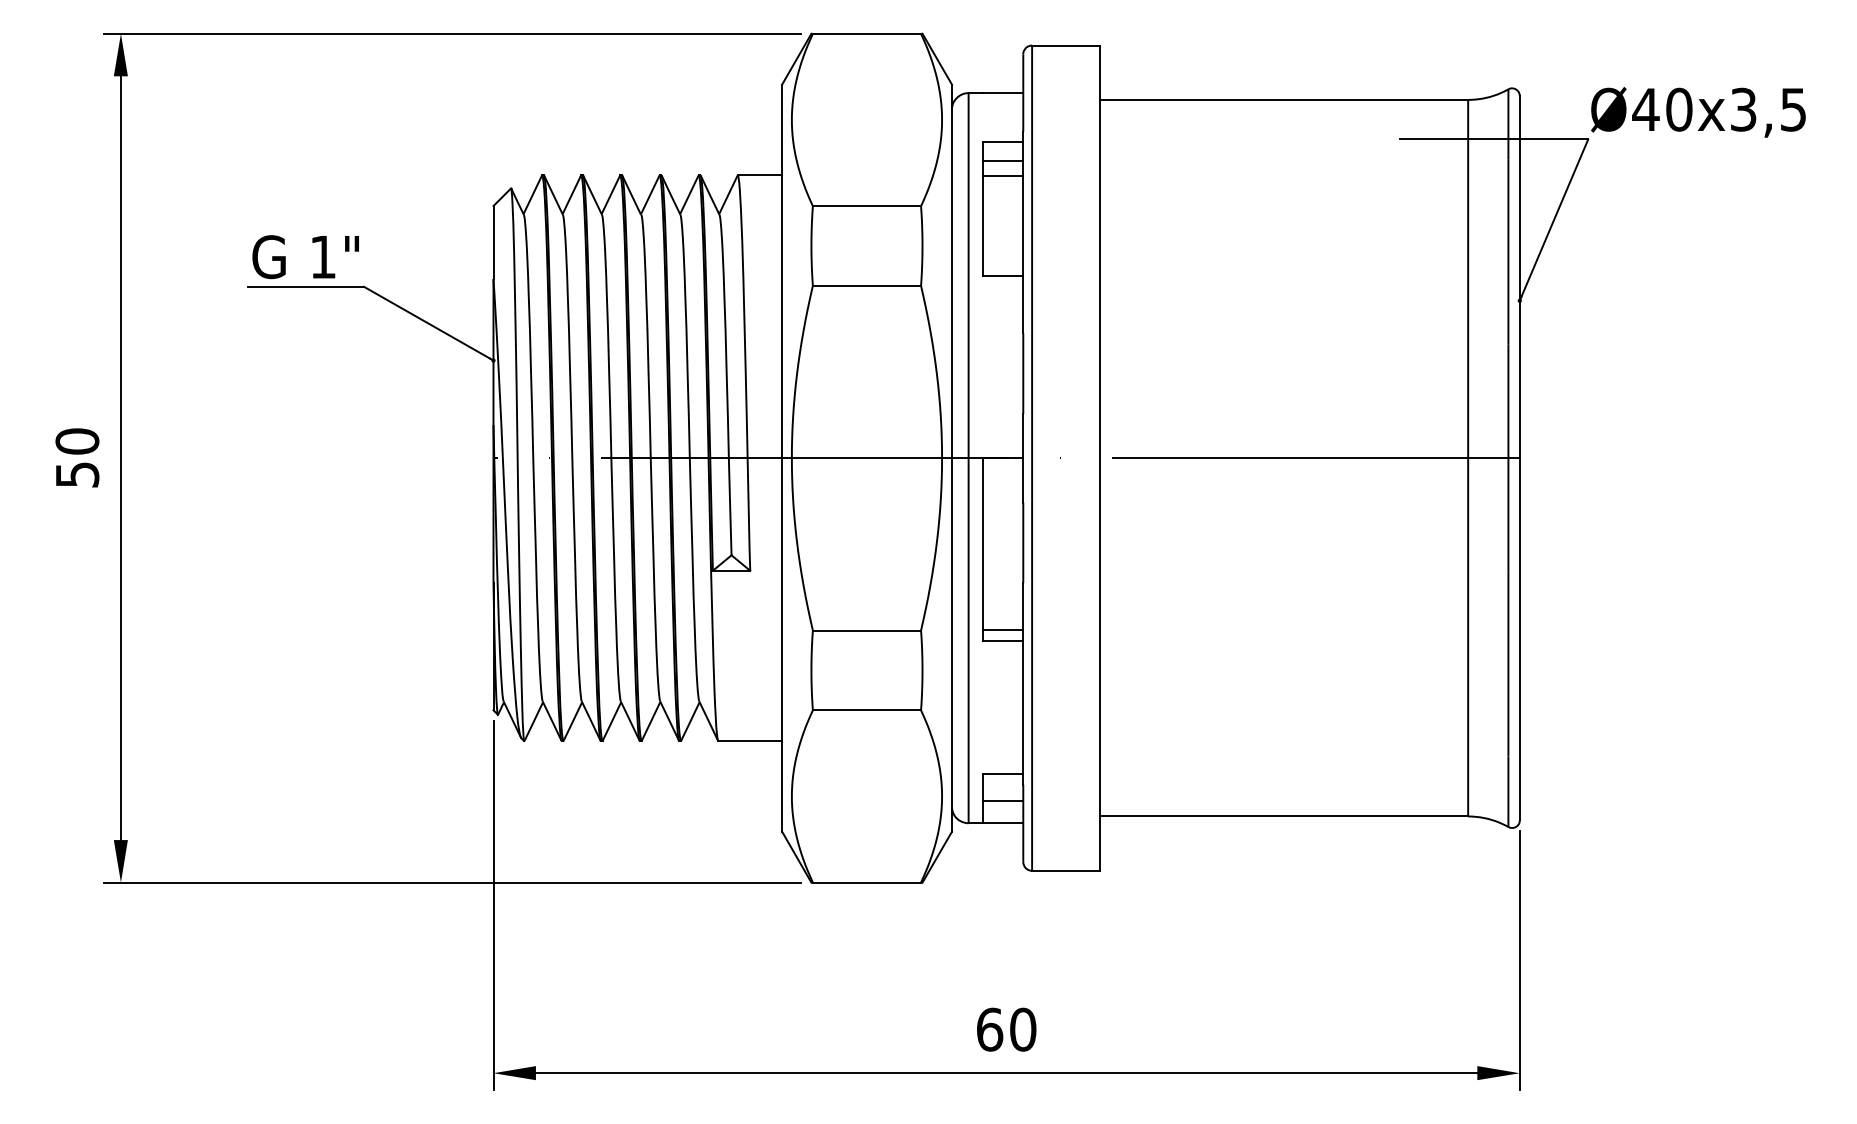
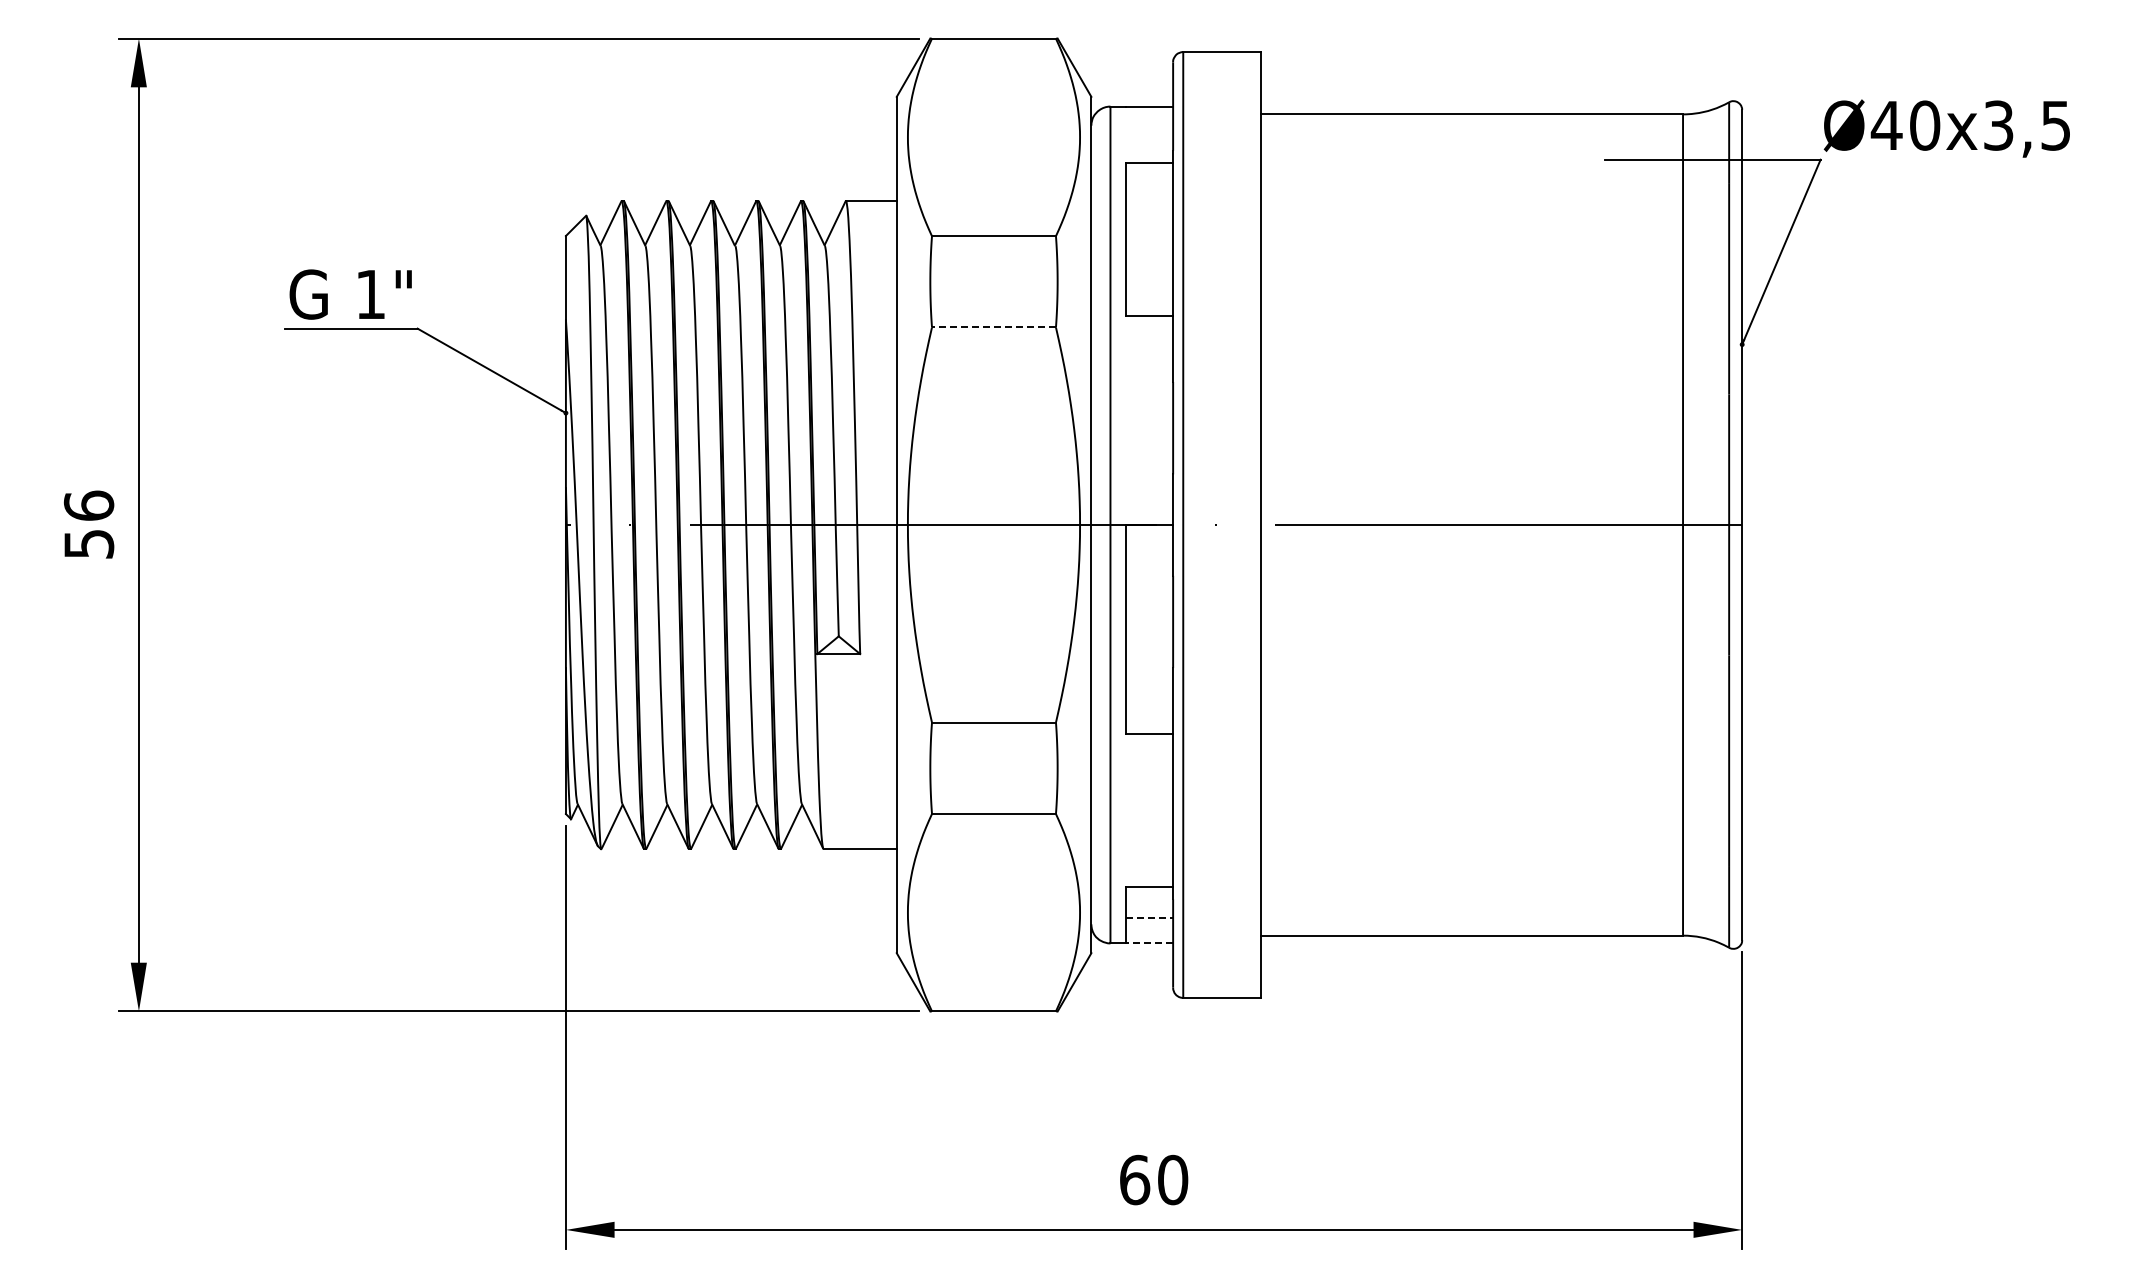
line: (1002, 161) -> (1149, 184), removed
line: (1002, 175) -> (1149, 201), removed
line: (866, 285) -> (993, 327), solid -> dashed
text: (76, 441) -> (88, 505), 50 -> 56
line: (1002, 629) -> (1149, 721), removed
line: (1003, 801) -> (1150, 918), solid -> dashed
line: (1002, 823) -> (1149, 943), solid -> dashed

